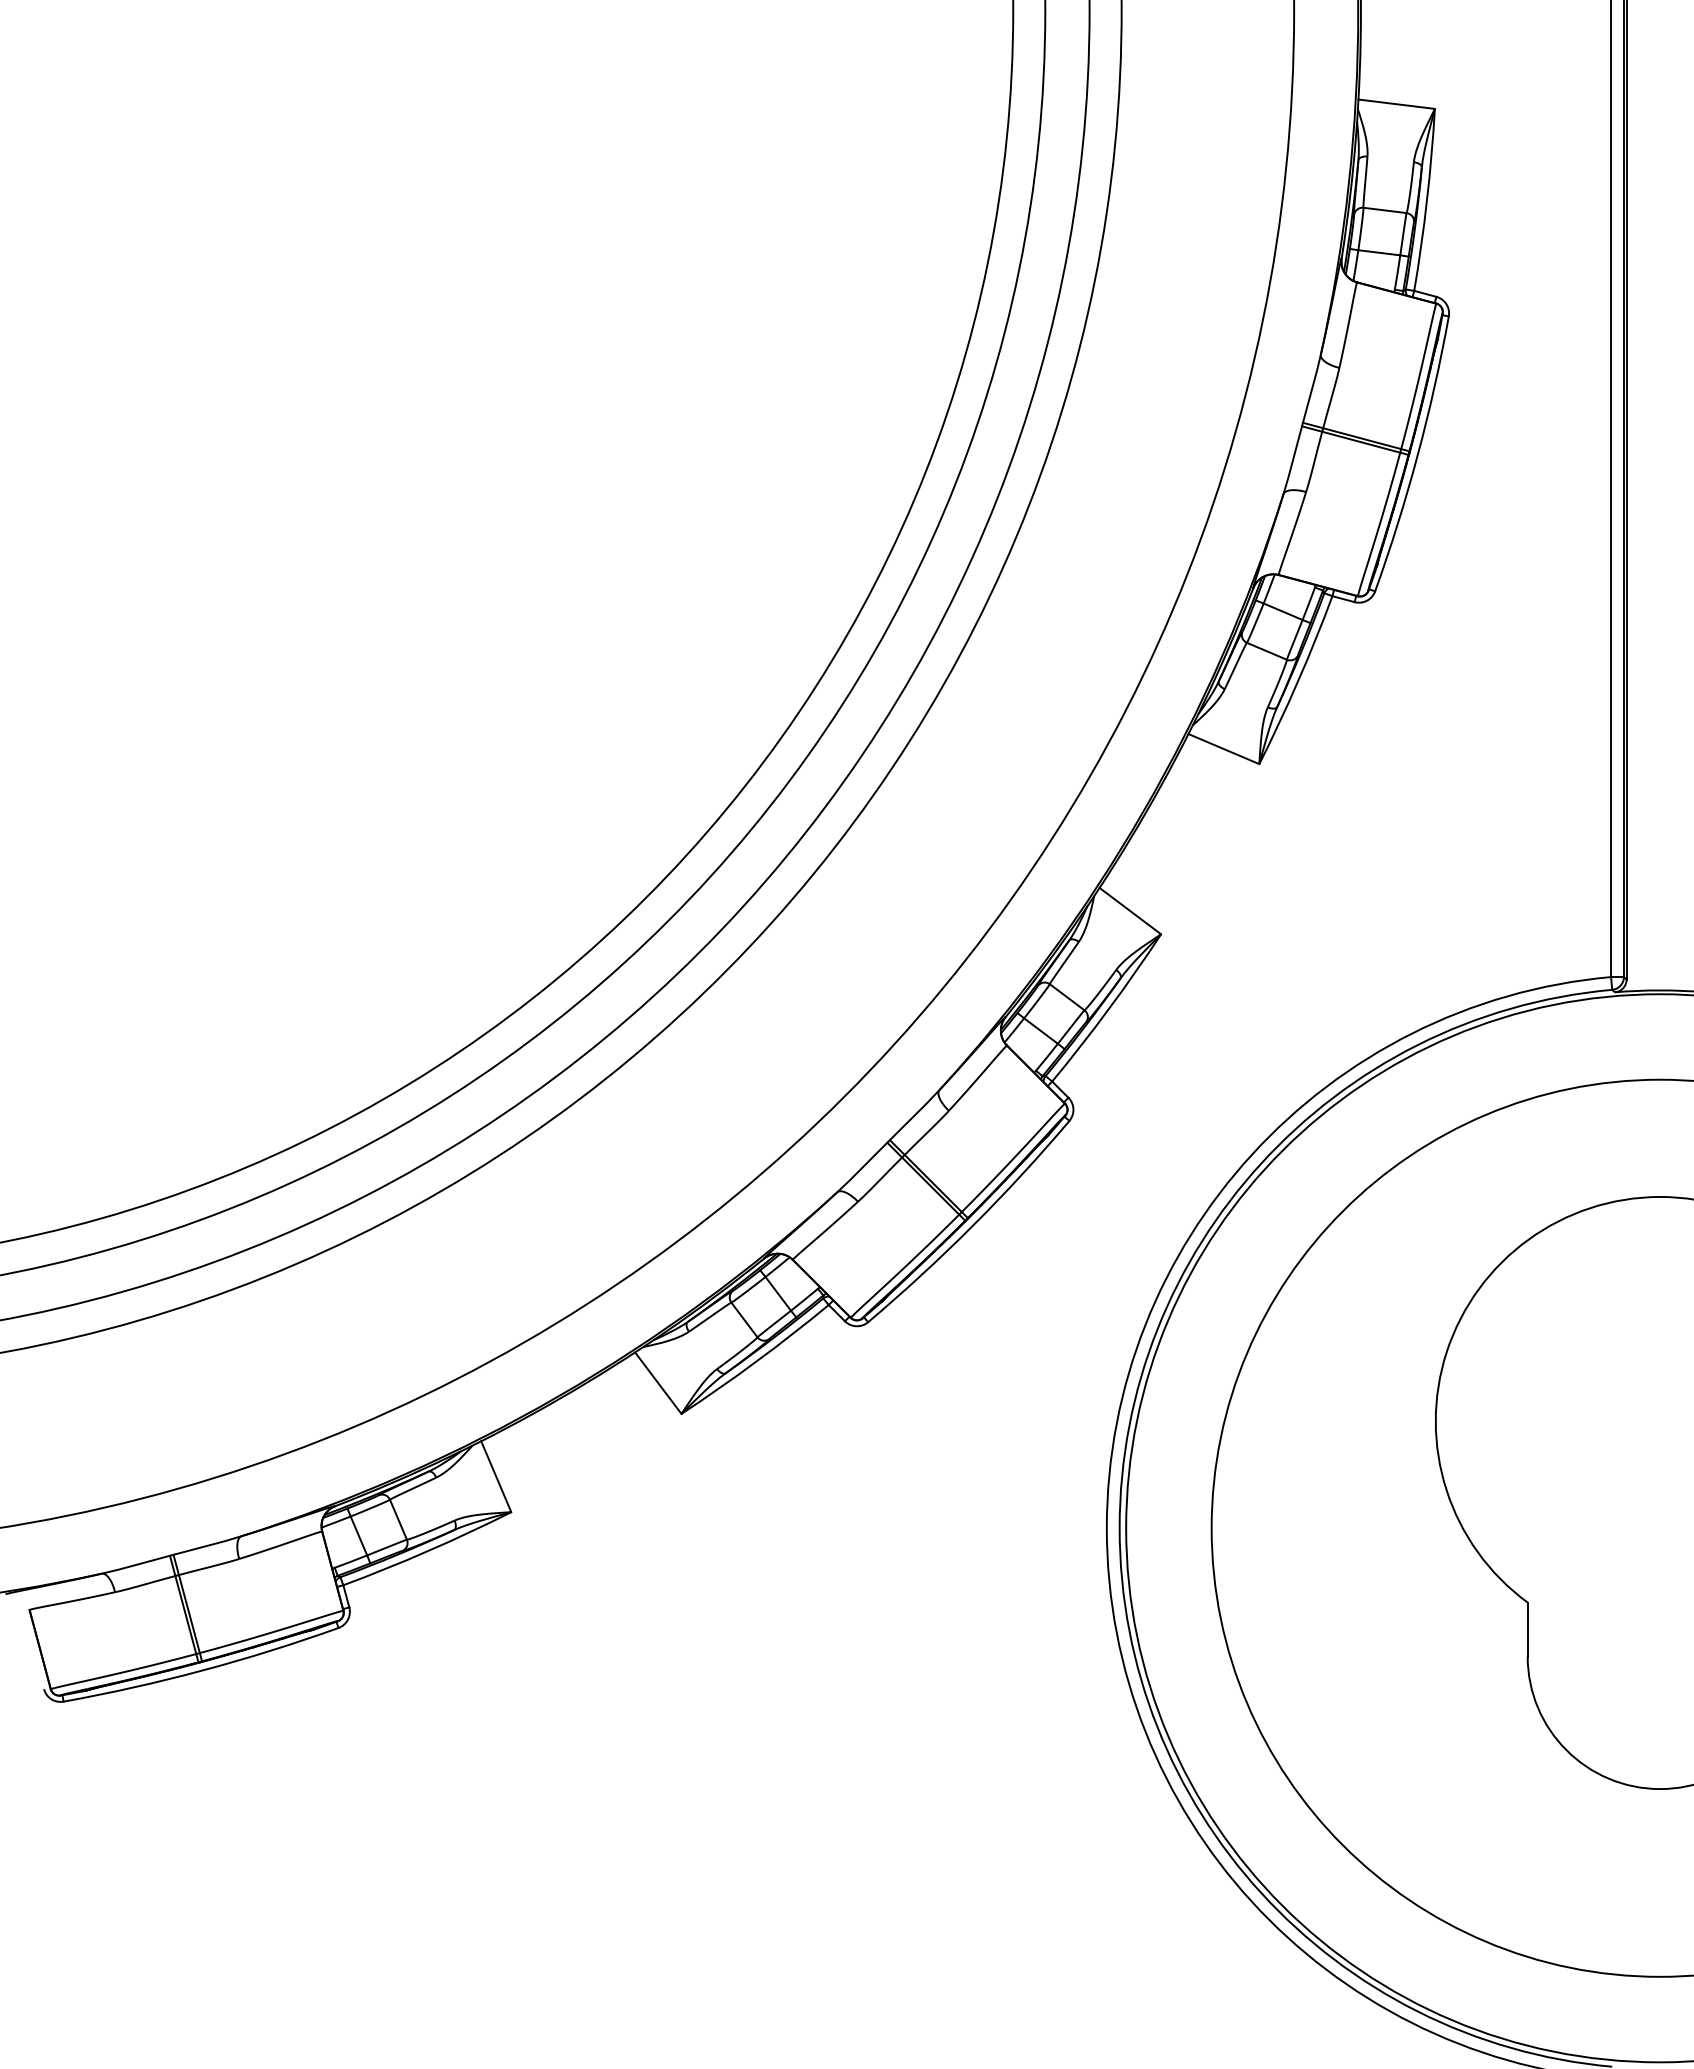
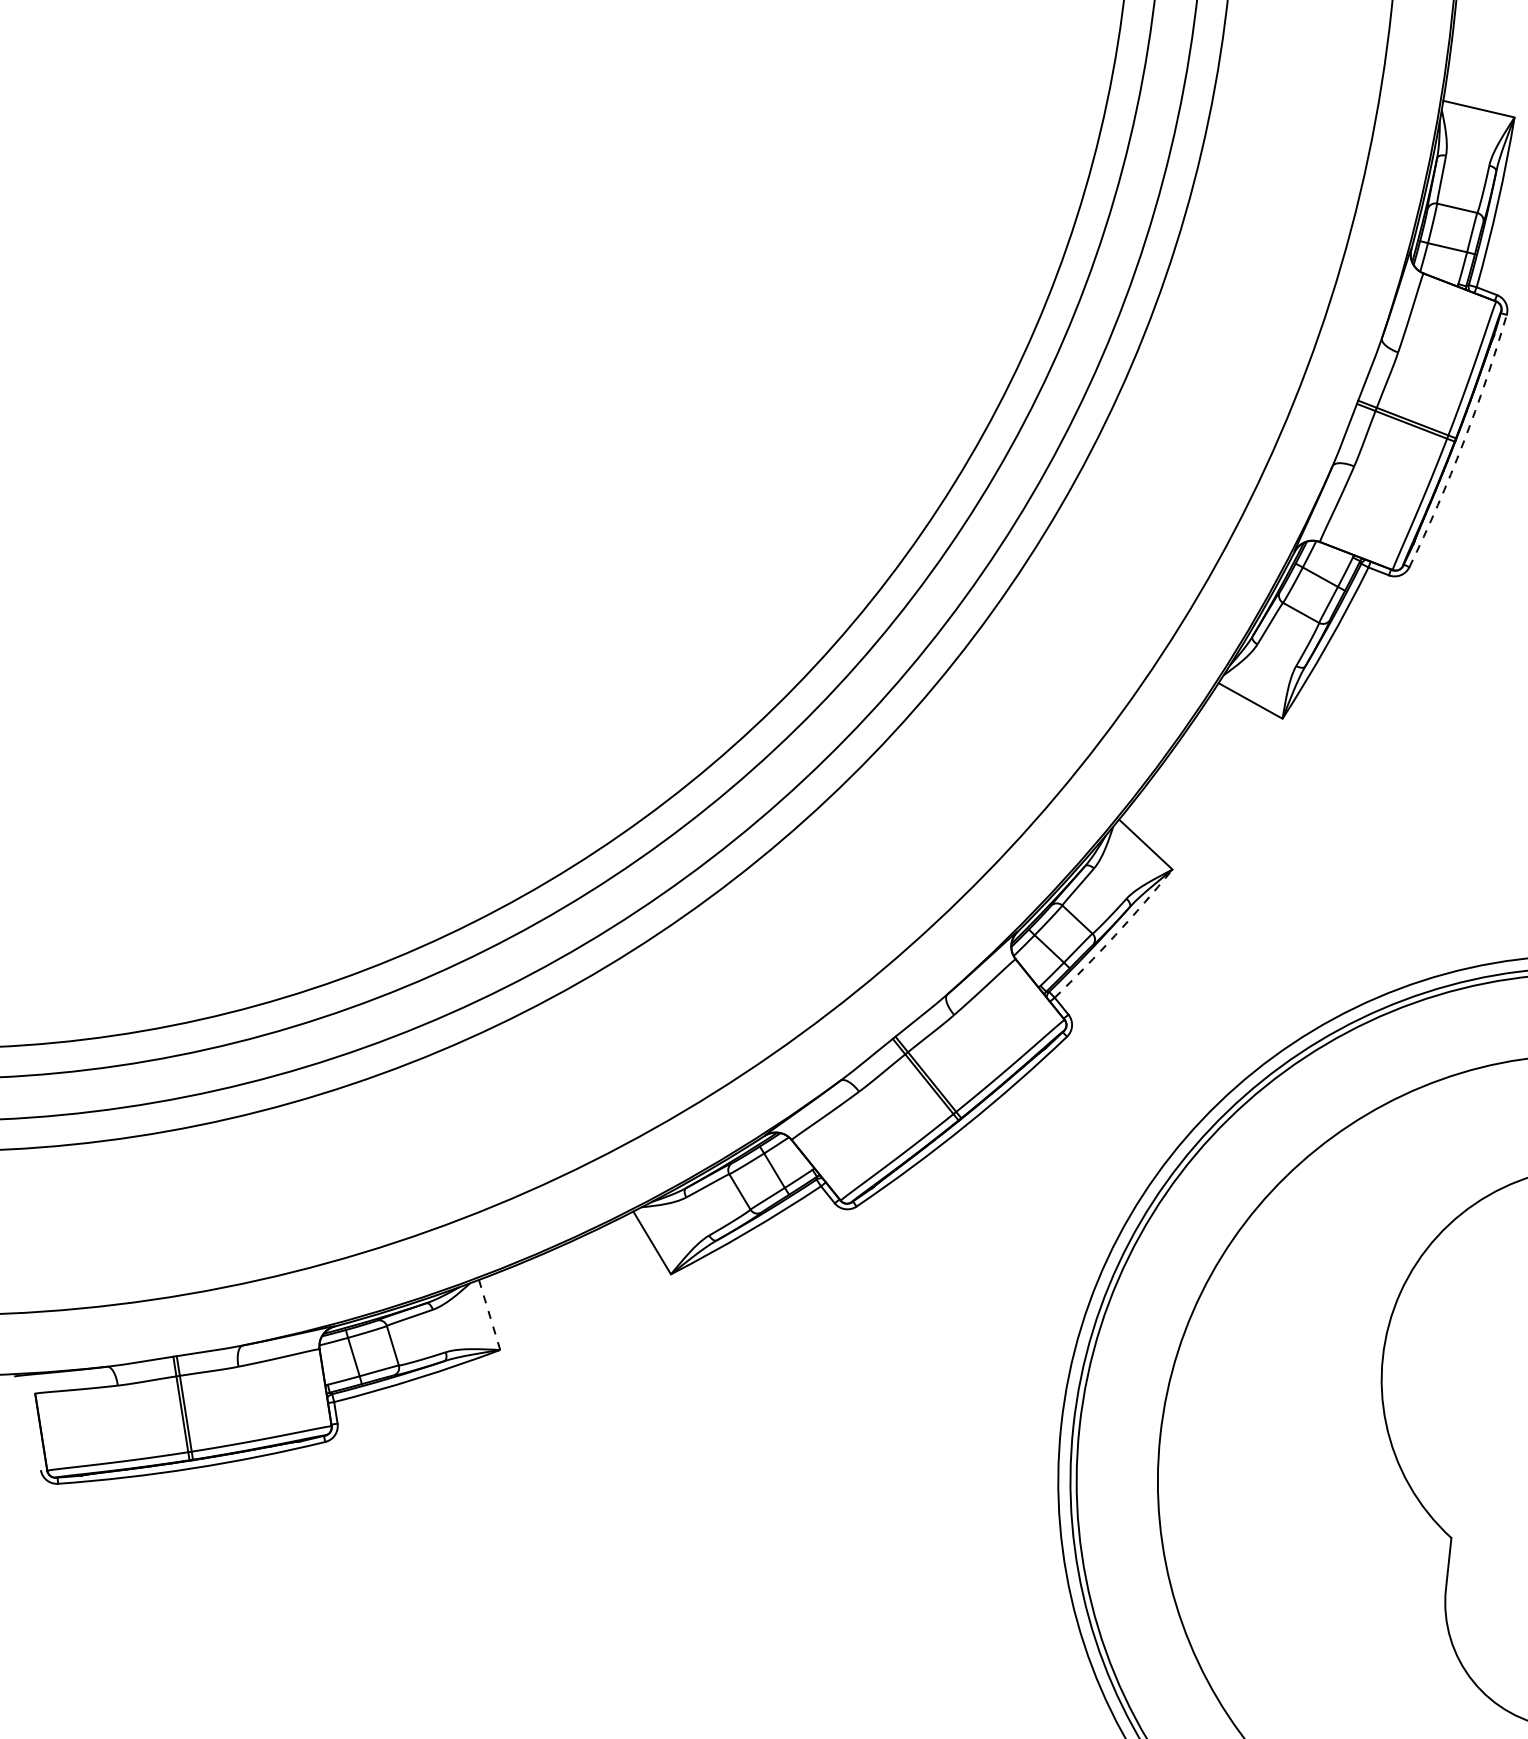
arc: (1417, 455) -> (1463, 443), solid -> dashed
arc: (1108, 1009) -> (1115, 935), solid -> dashed
line: (496, 1476) -> (489, 1314), solid -> dashed

